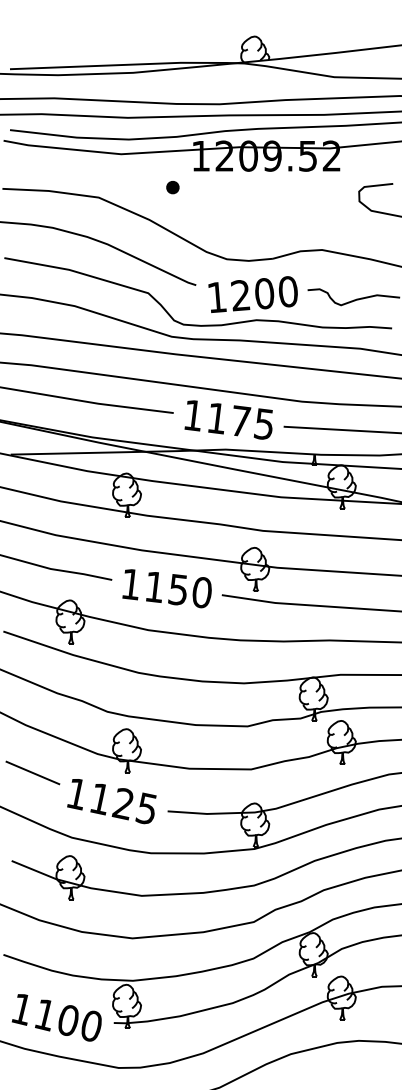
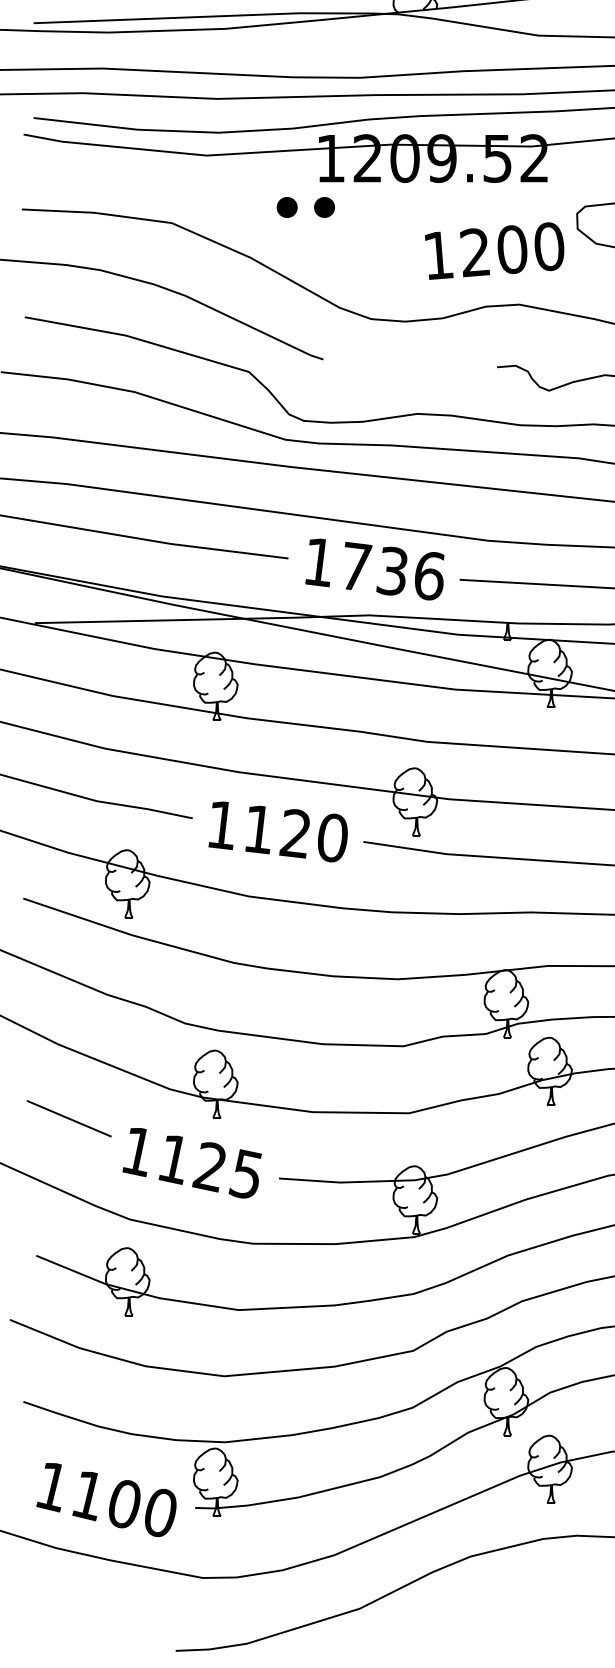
part: (196, 187) -> (323, 207), added
text: (252, 294) -> (493, 250), moved
text: (240, 420) -> (392, 570), 1175 -> 1736
text: (177, 589) -> (294, 833), 1150 -> 1120

